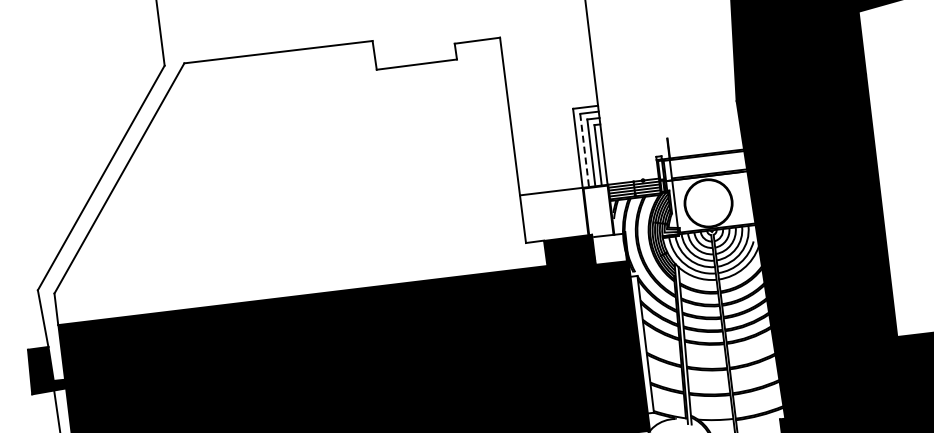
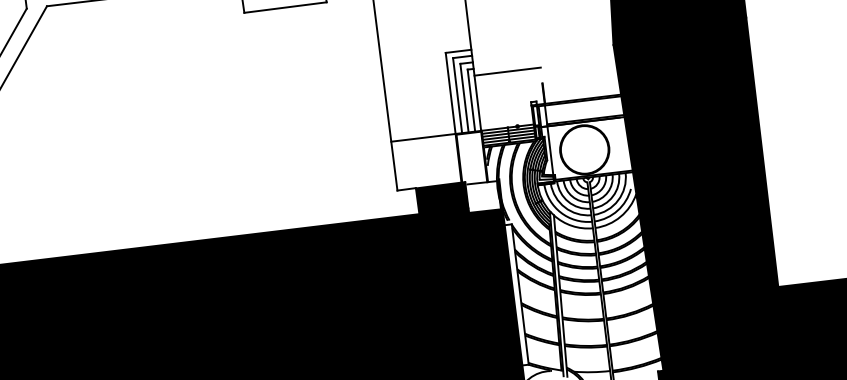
line: (633, 127) -> (507, 72), added
line: (584, 150) -> (457, 95), dashed -> solid

